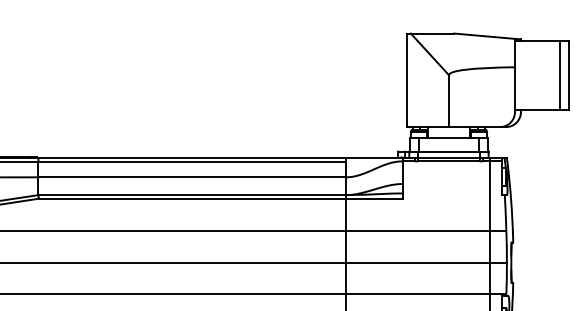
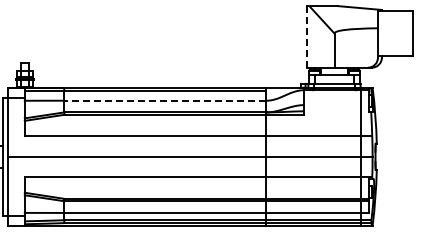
line: (559, 75) -> (407, 33), removed
line: (406, 79) -> (306, 36), solid -> dashed
line: (190, 176) -> (164, 100), solid -> dashed

